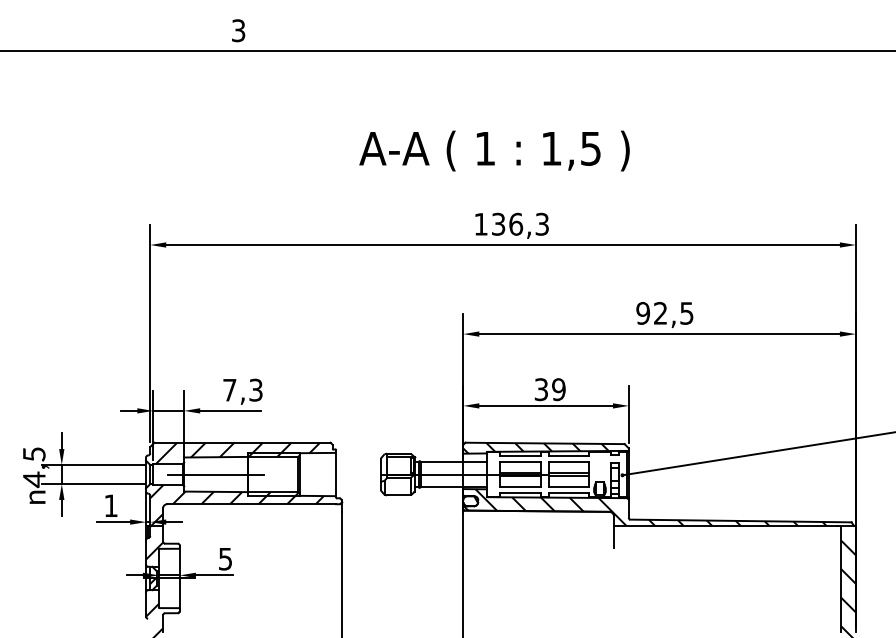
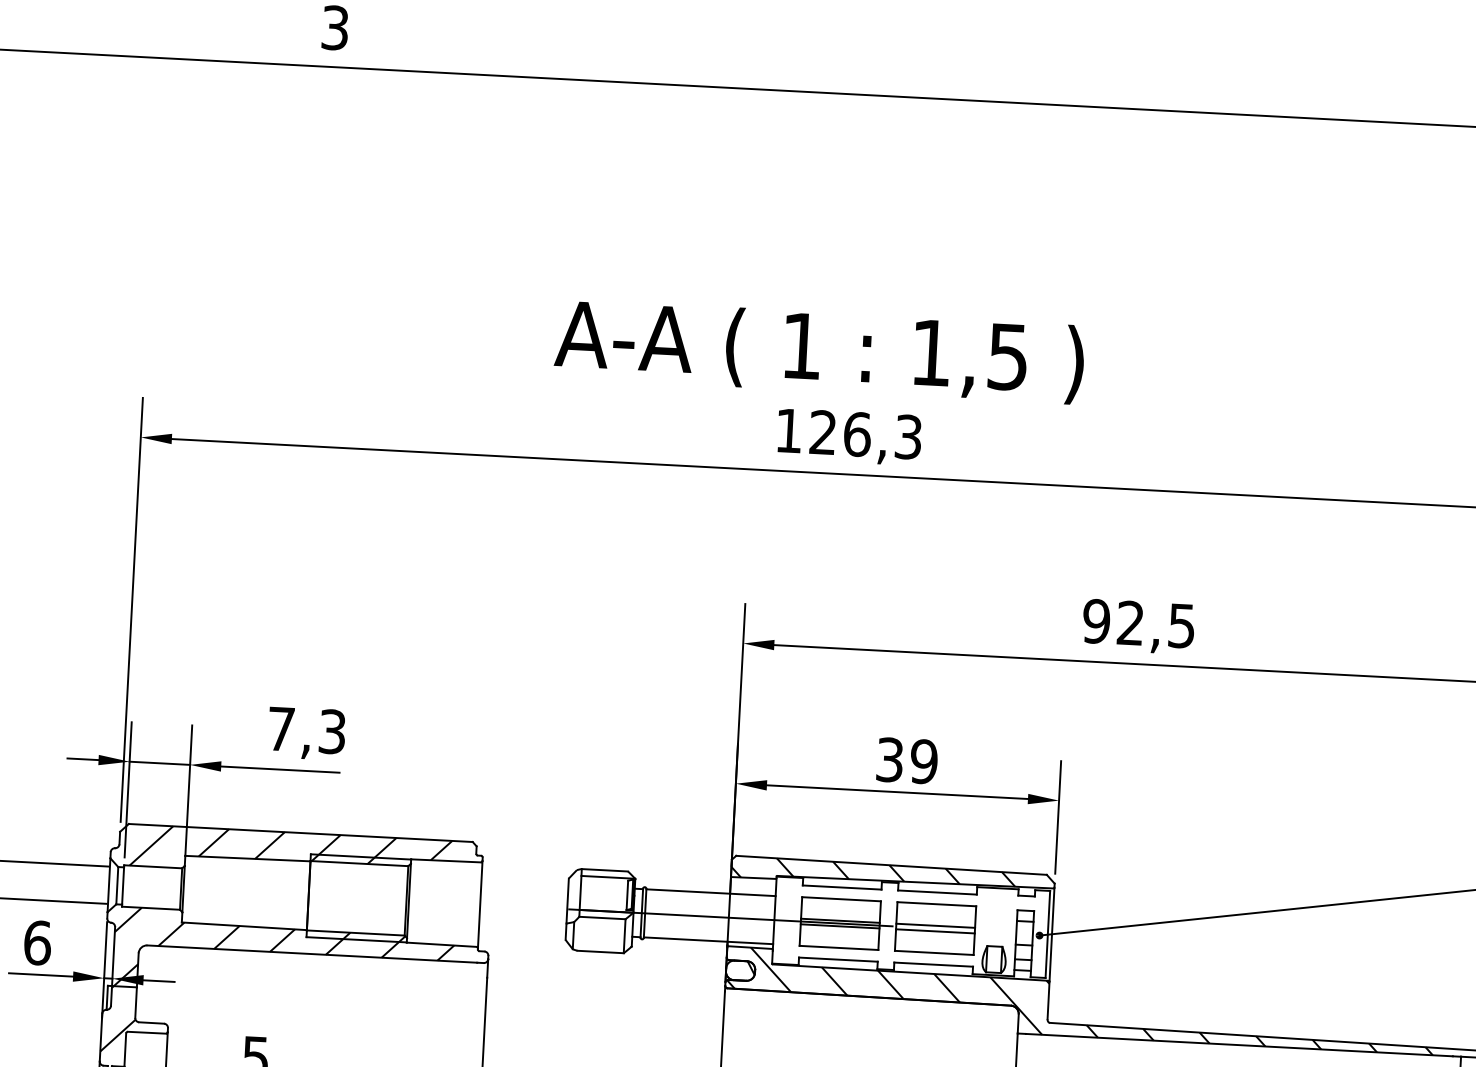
text: (494, 150) -> (819, 350), moved
text: (498, 224) -> (823, 432), 136,3 -> 126,3
line: (216, 474) -> (246, 892), removed
text: (111, 505) -> (38, 942), 1 -> 6

